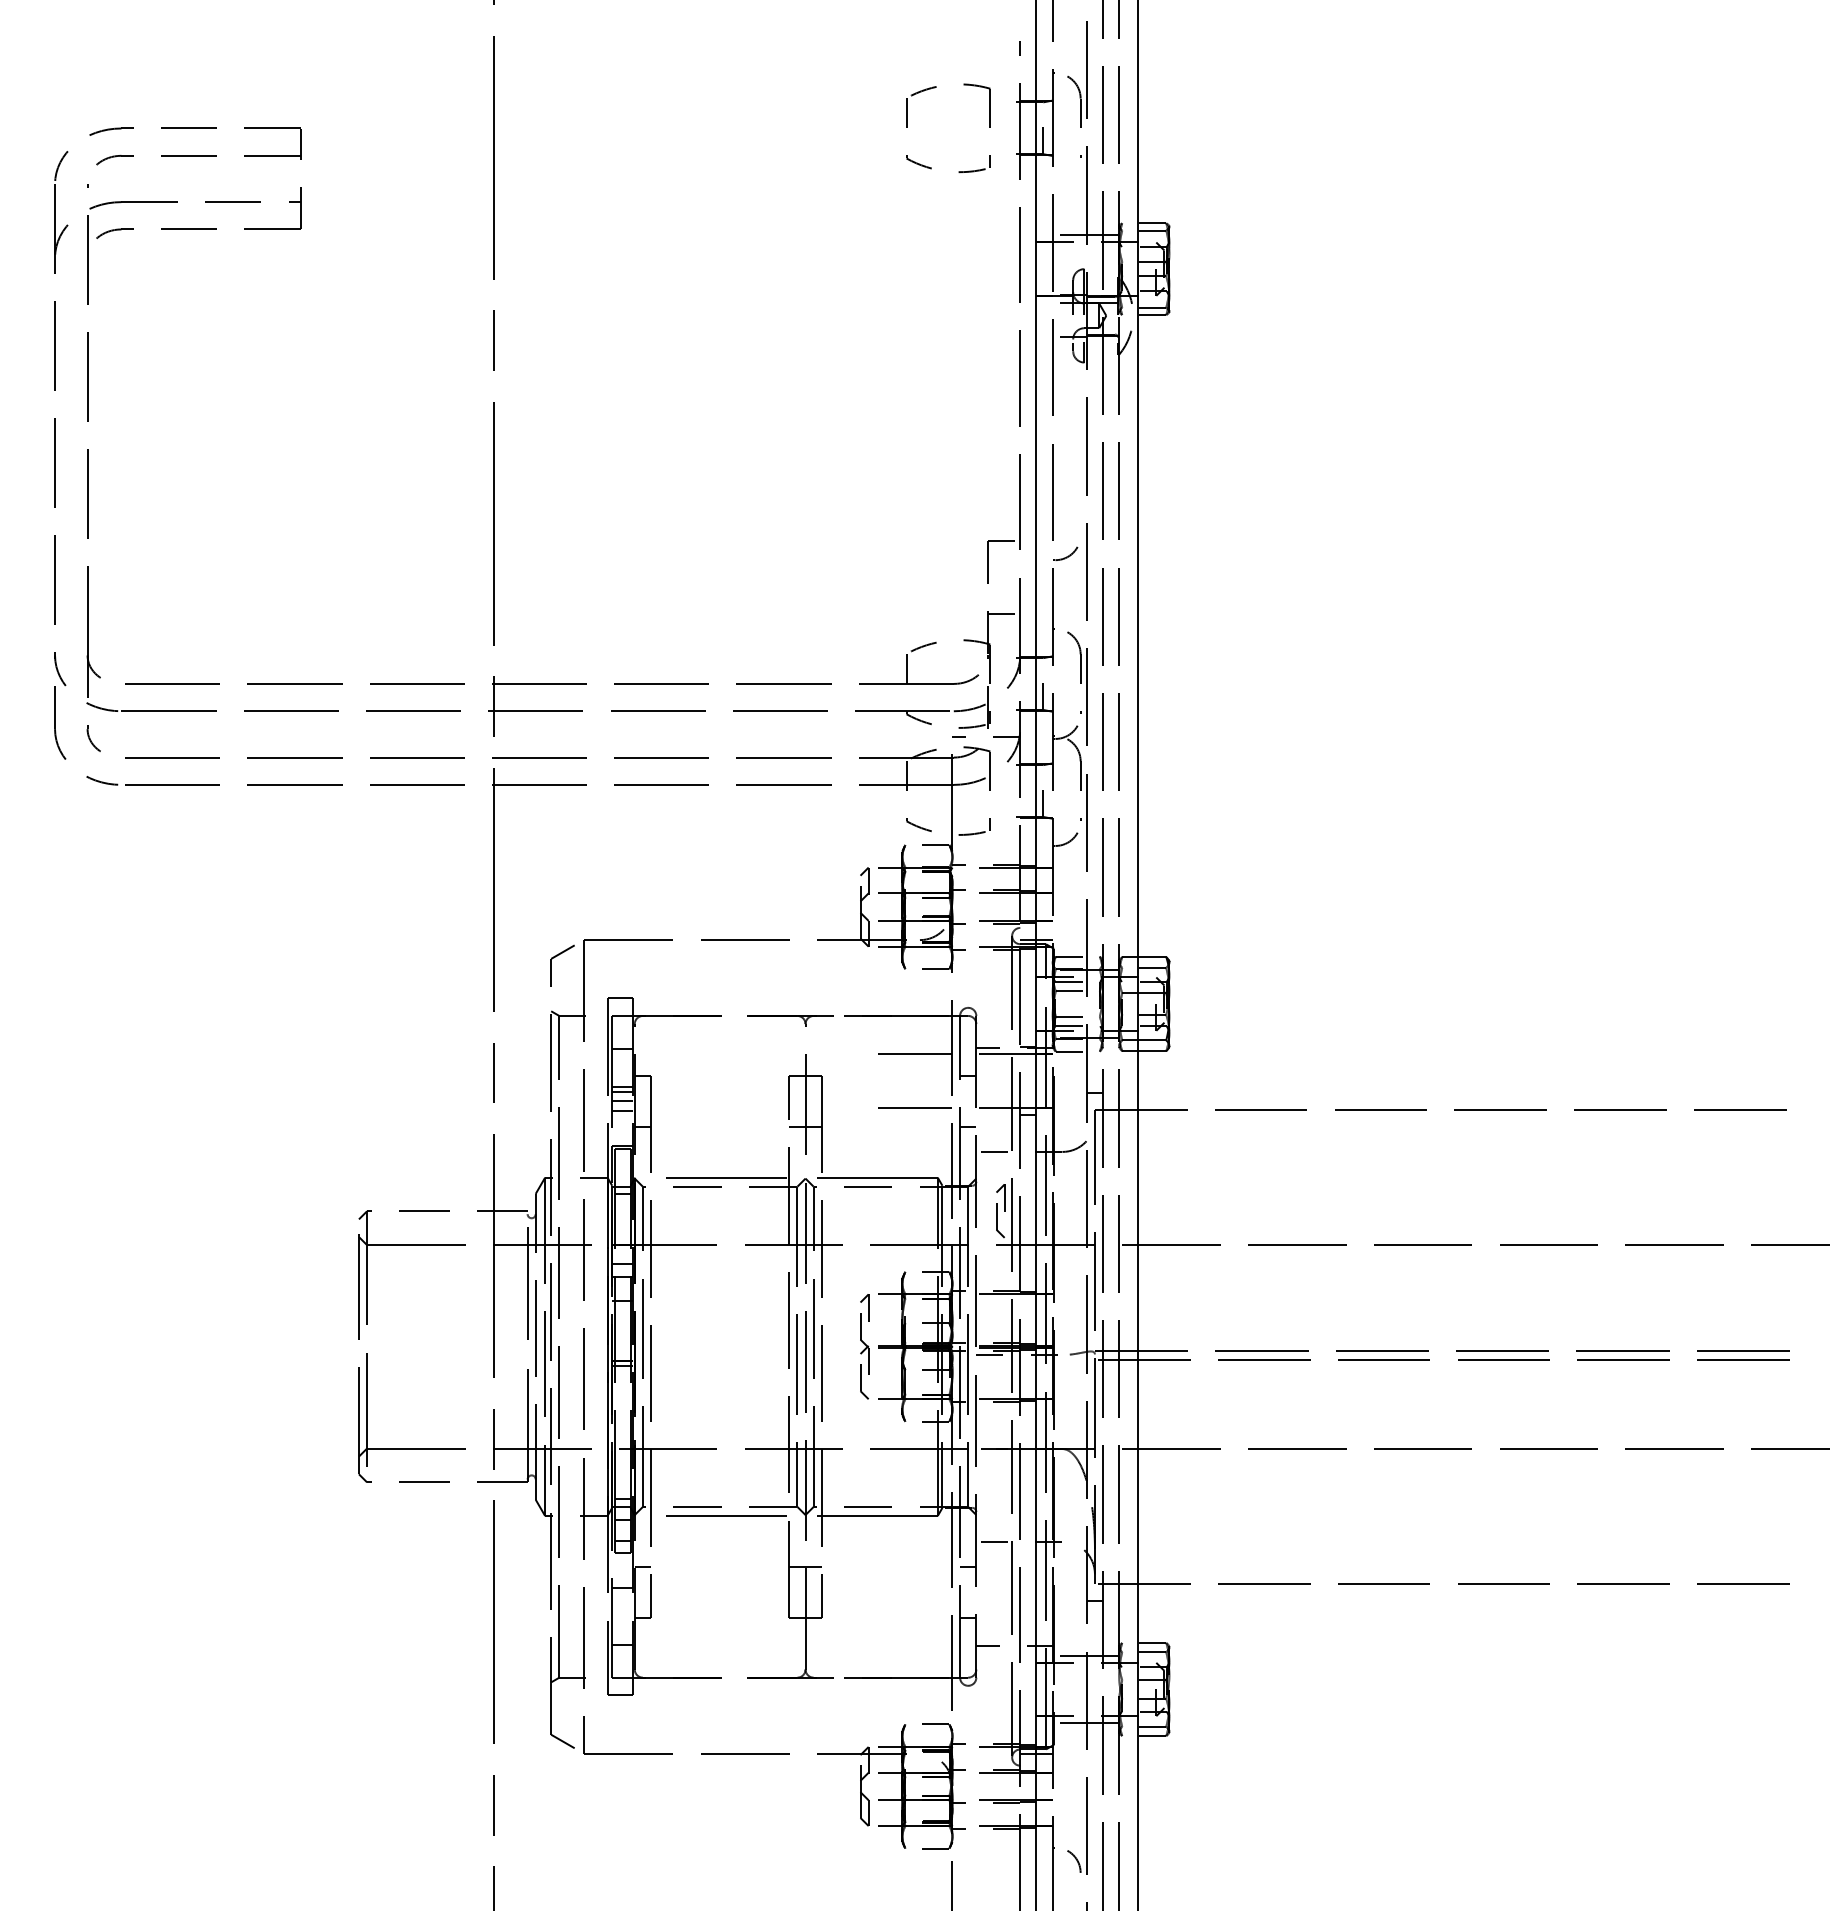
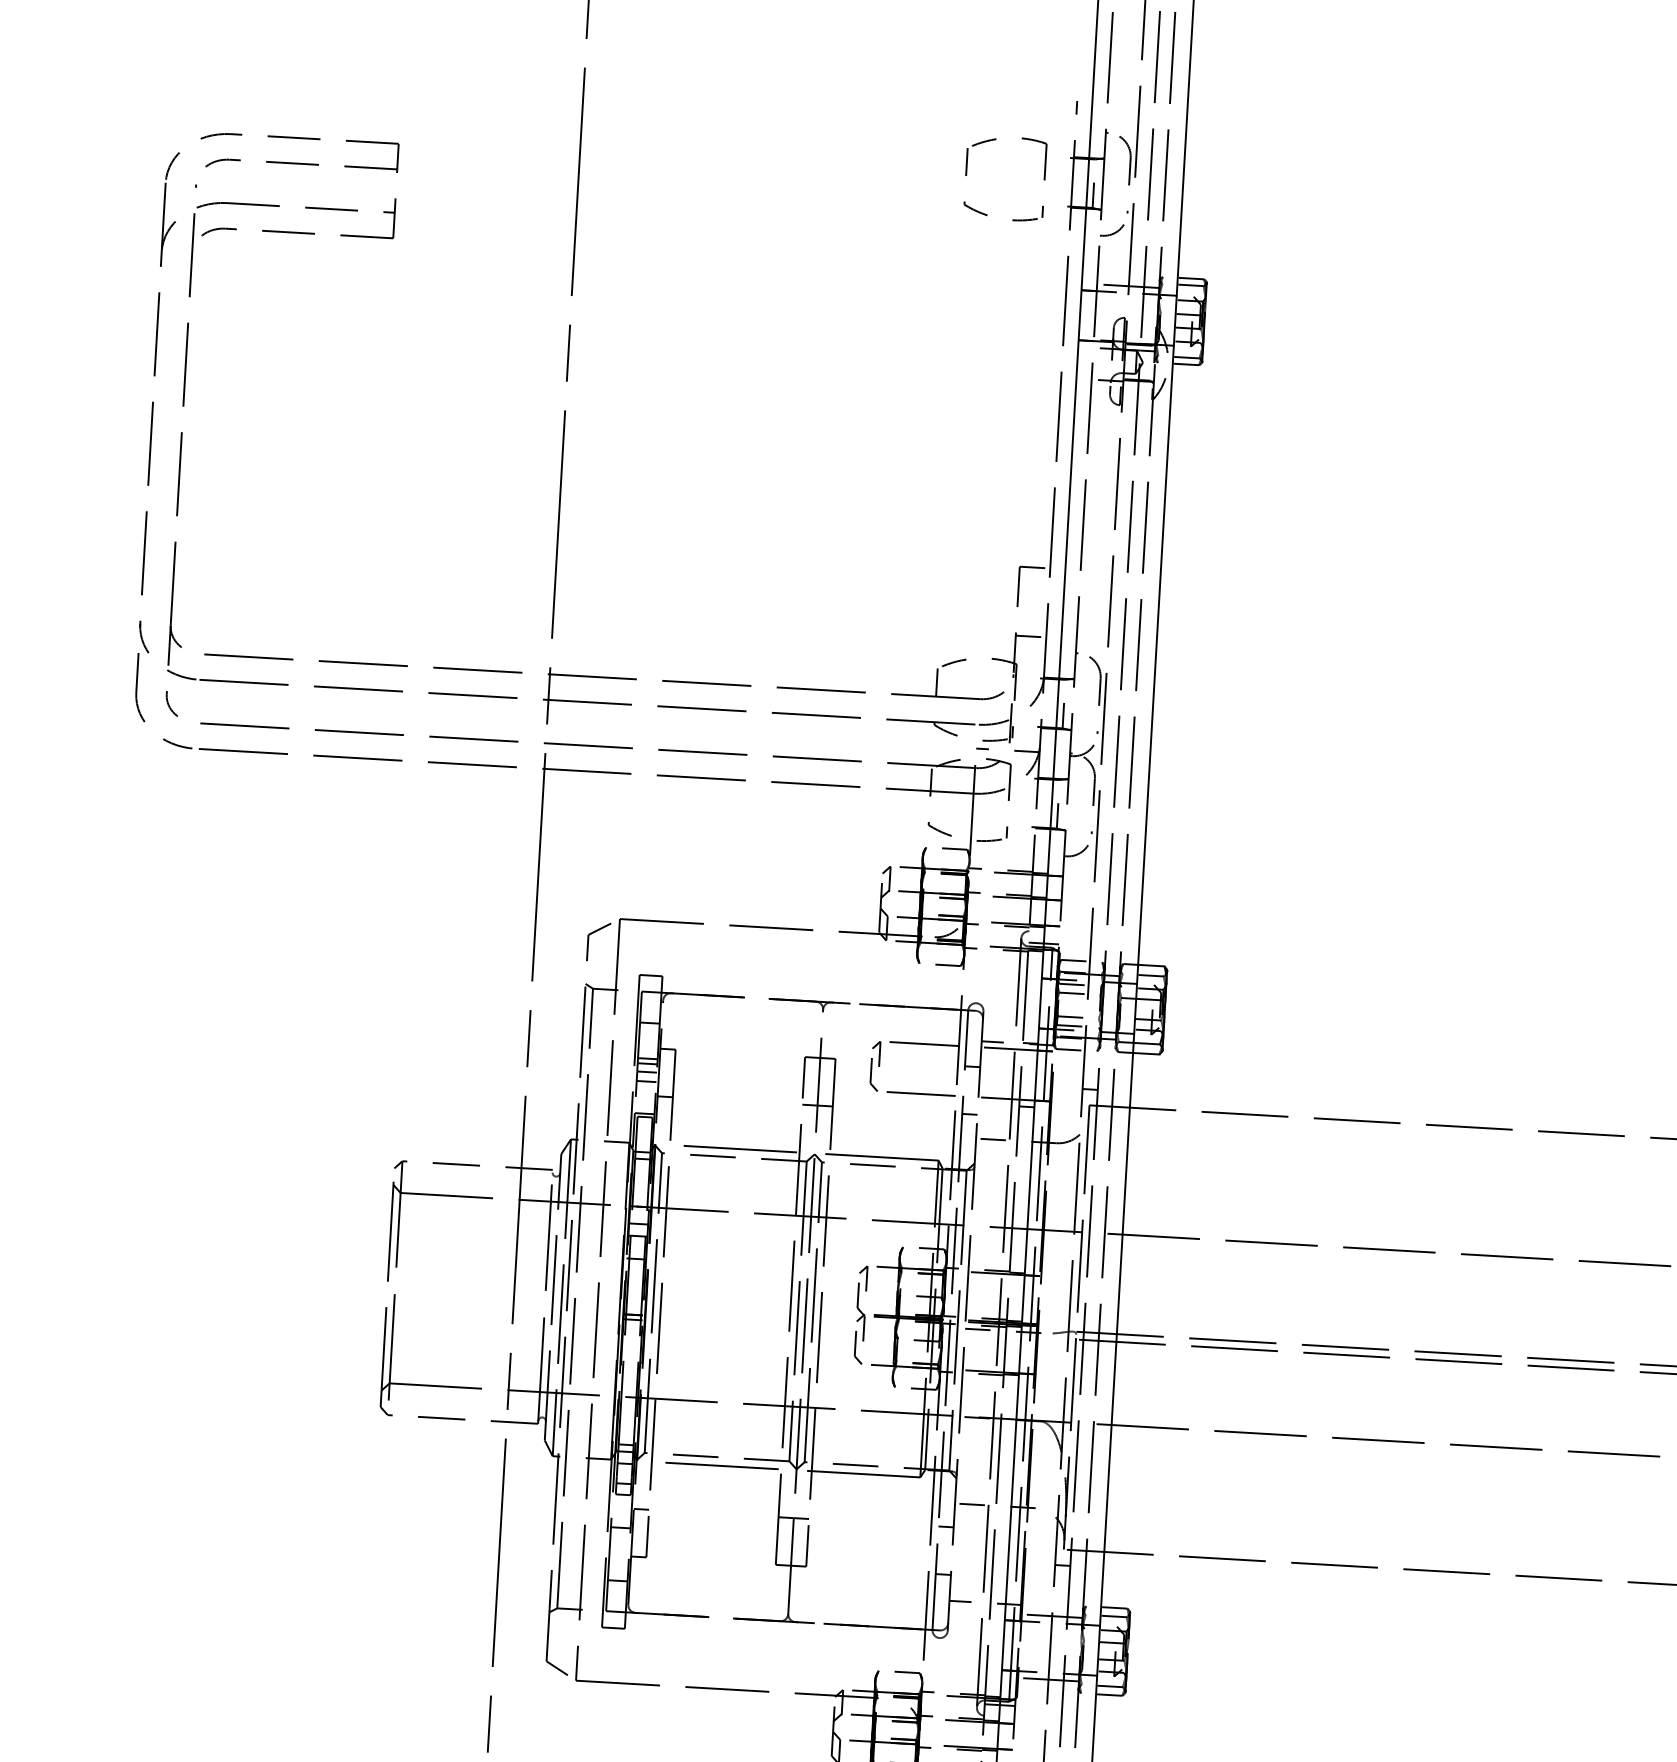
part: (1065, 553) -> (1112, 230), moved
part: (1000, 1211) -> (875, 1066), moved

